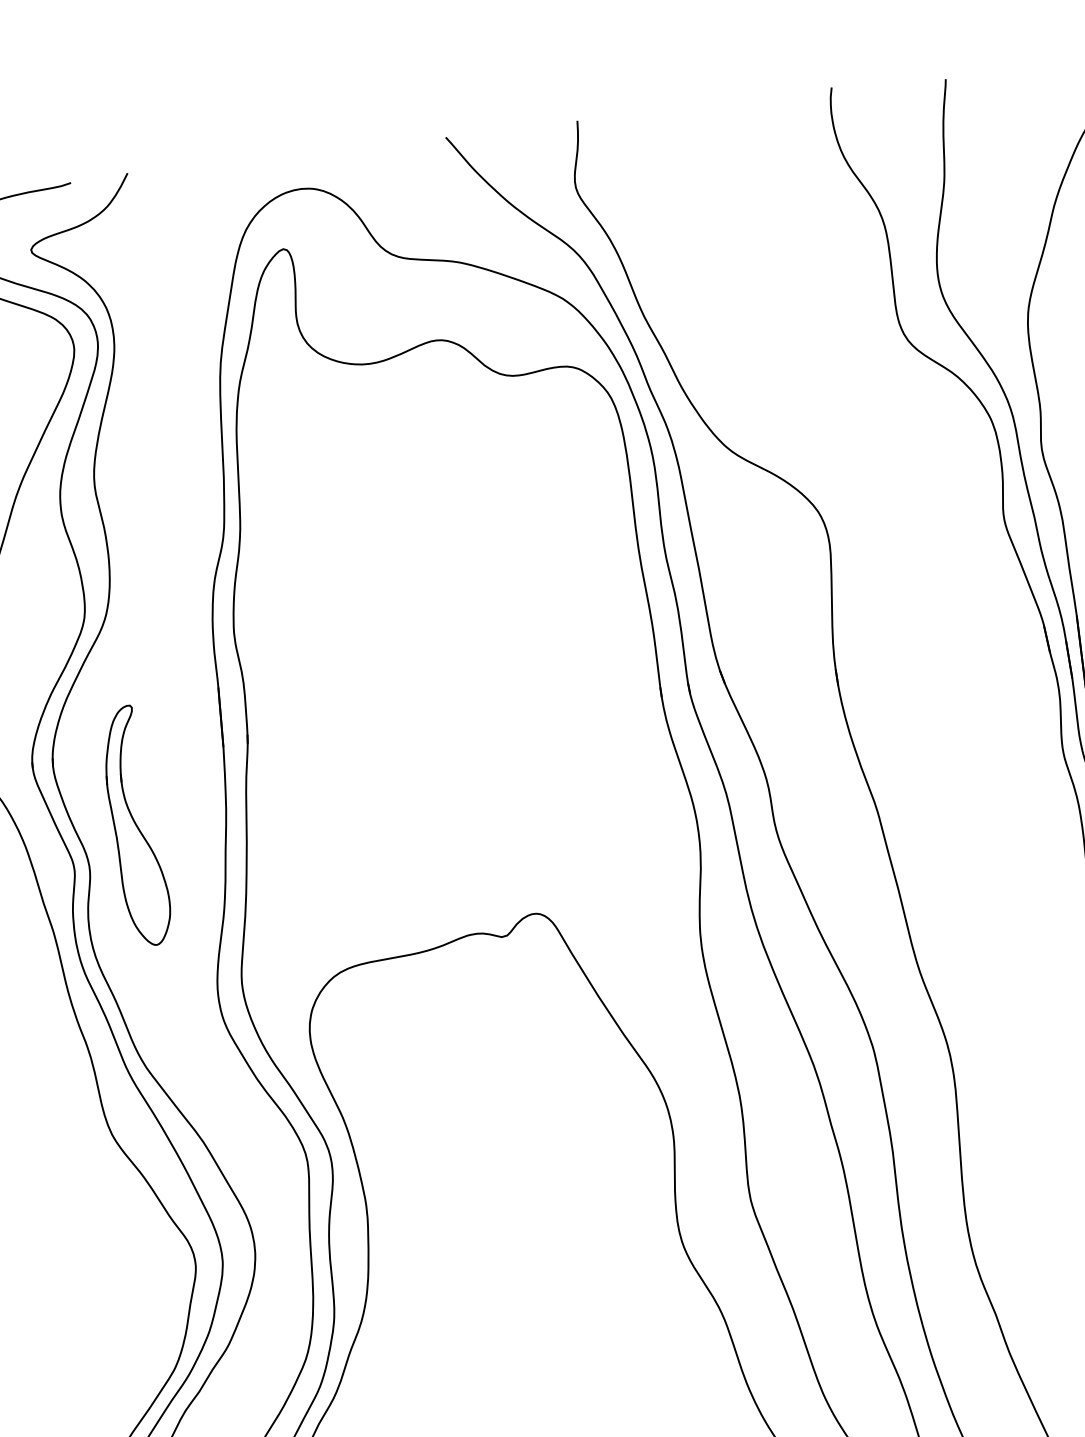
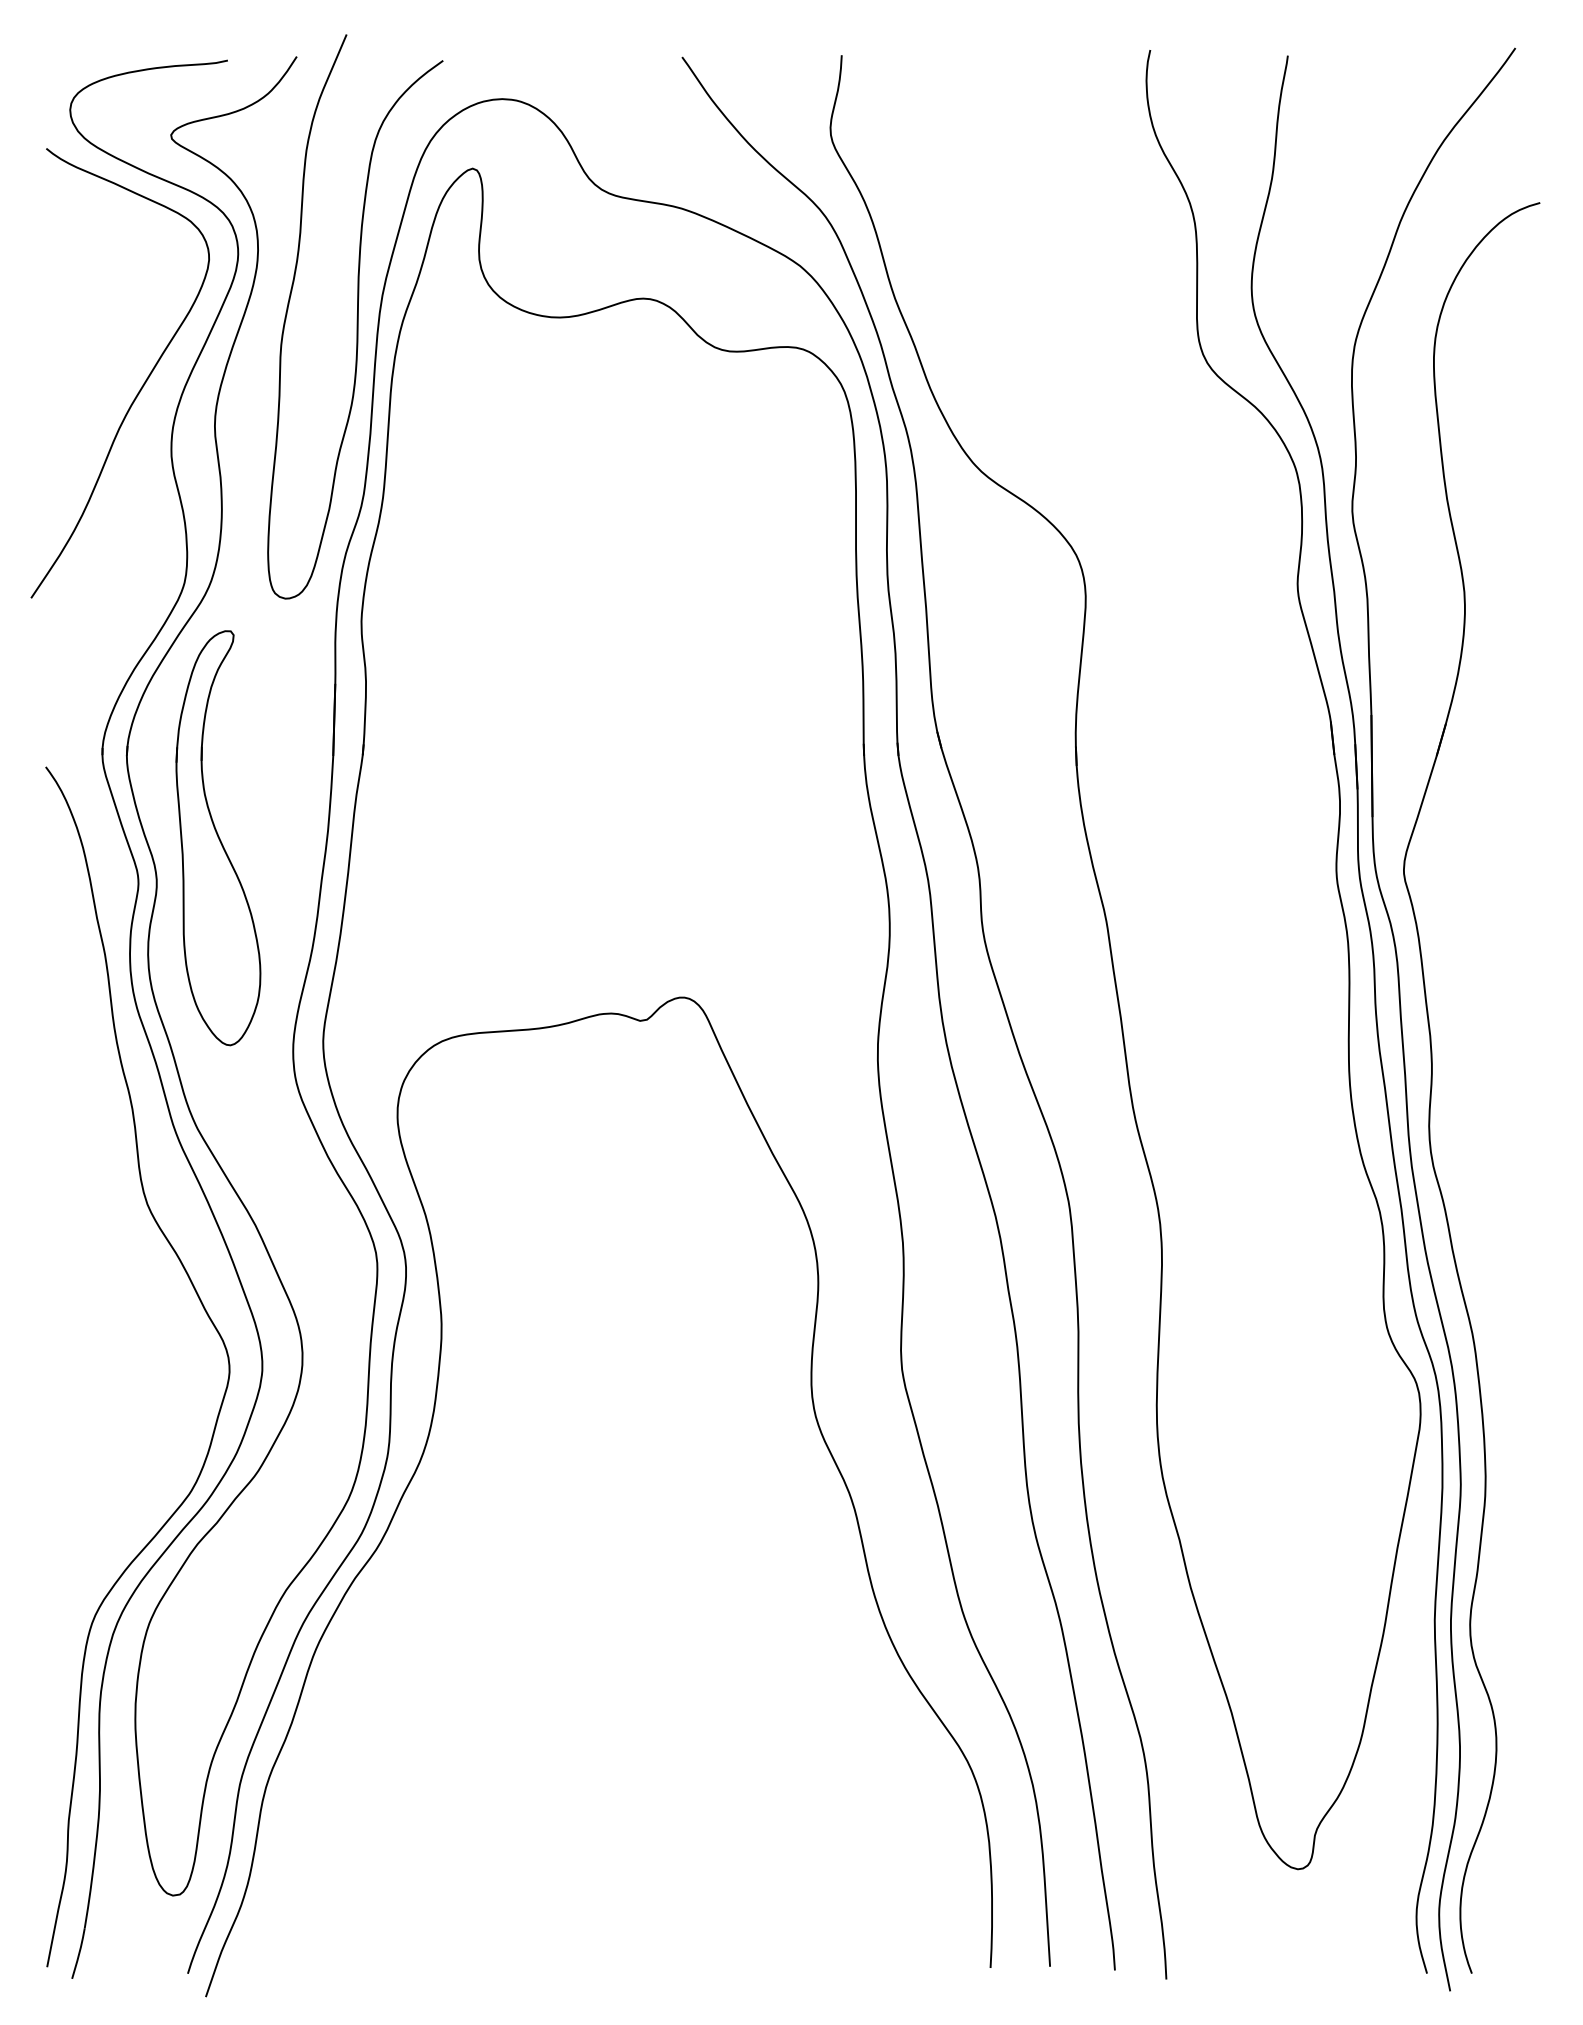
curve: (201, 382) -> (356, 316), added
part: (136, 826) -> (218, 838), size x1.43

